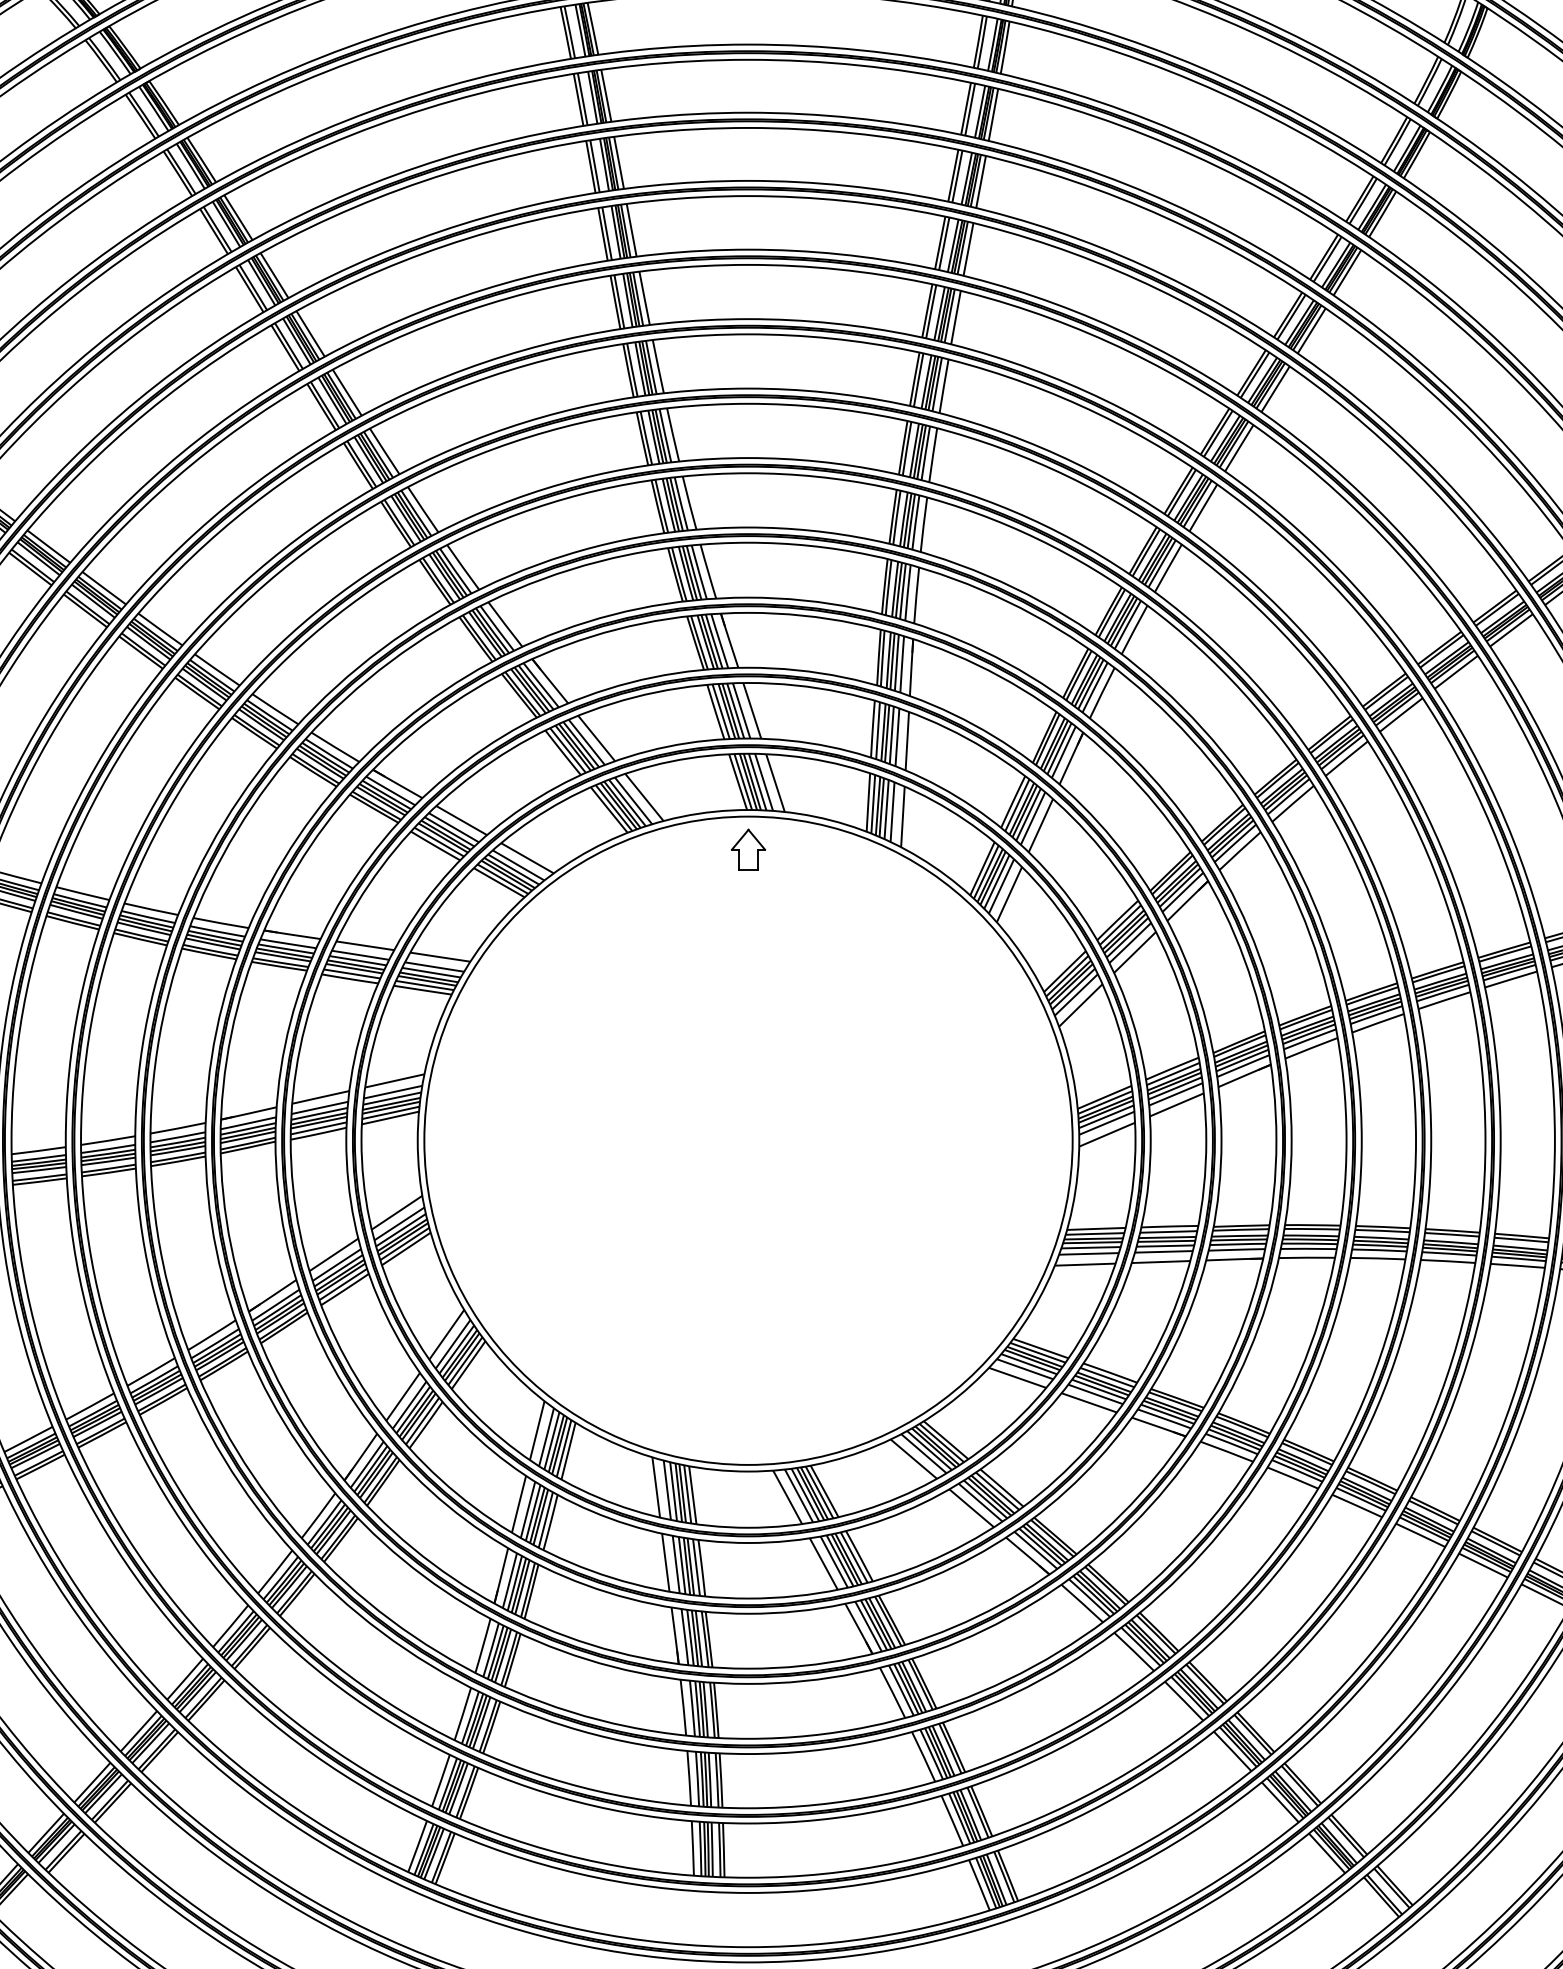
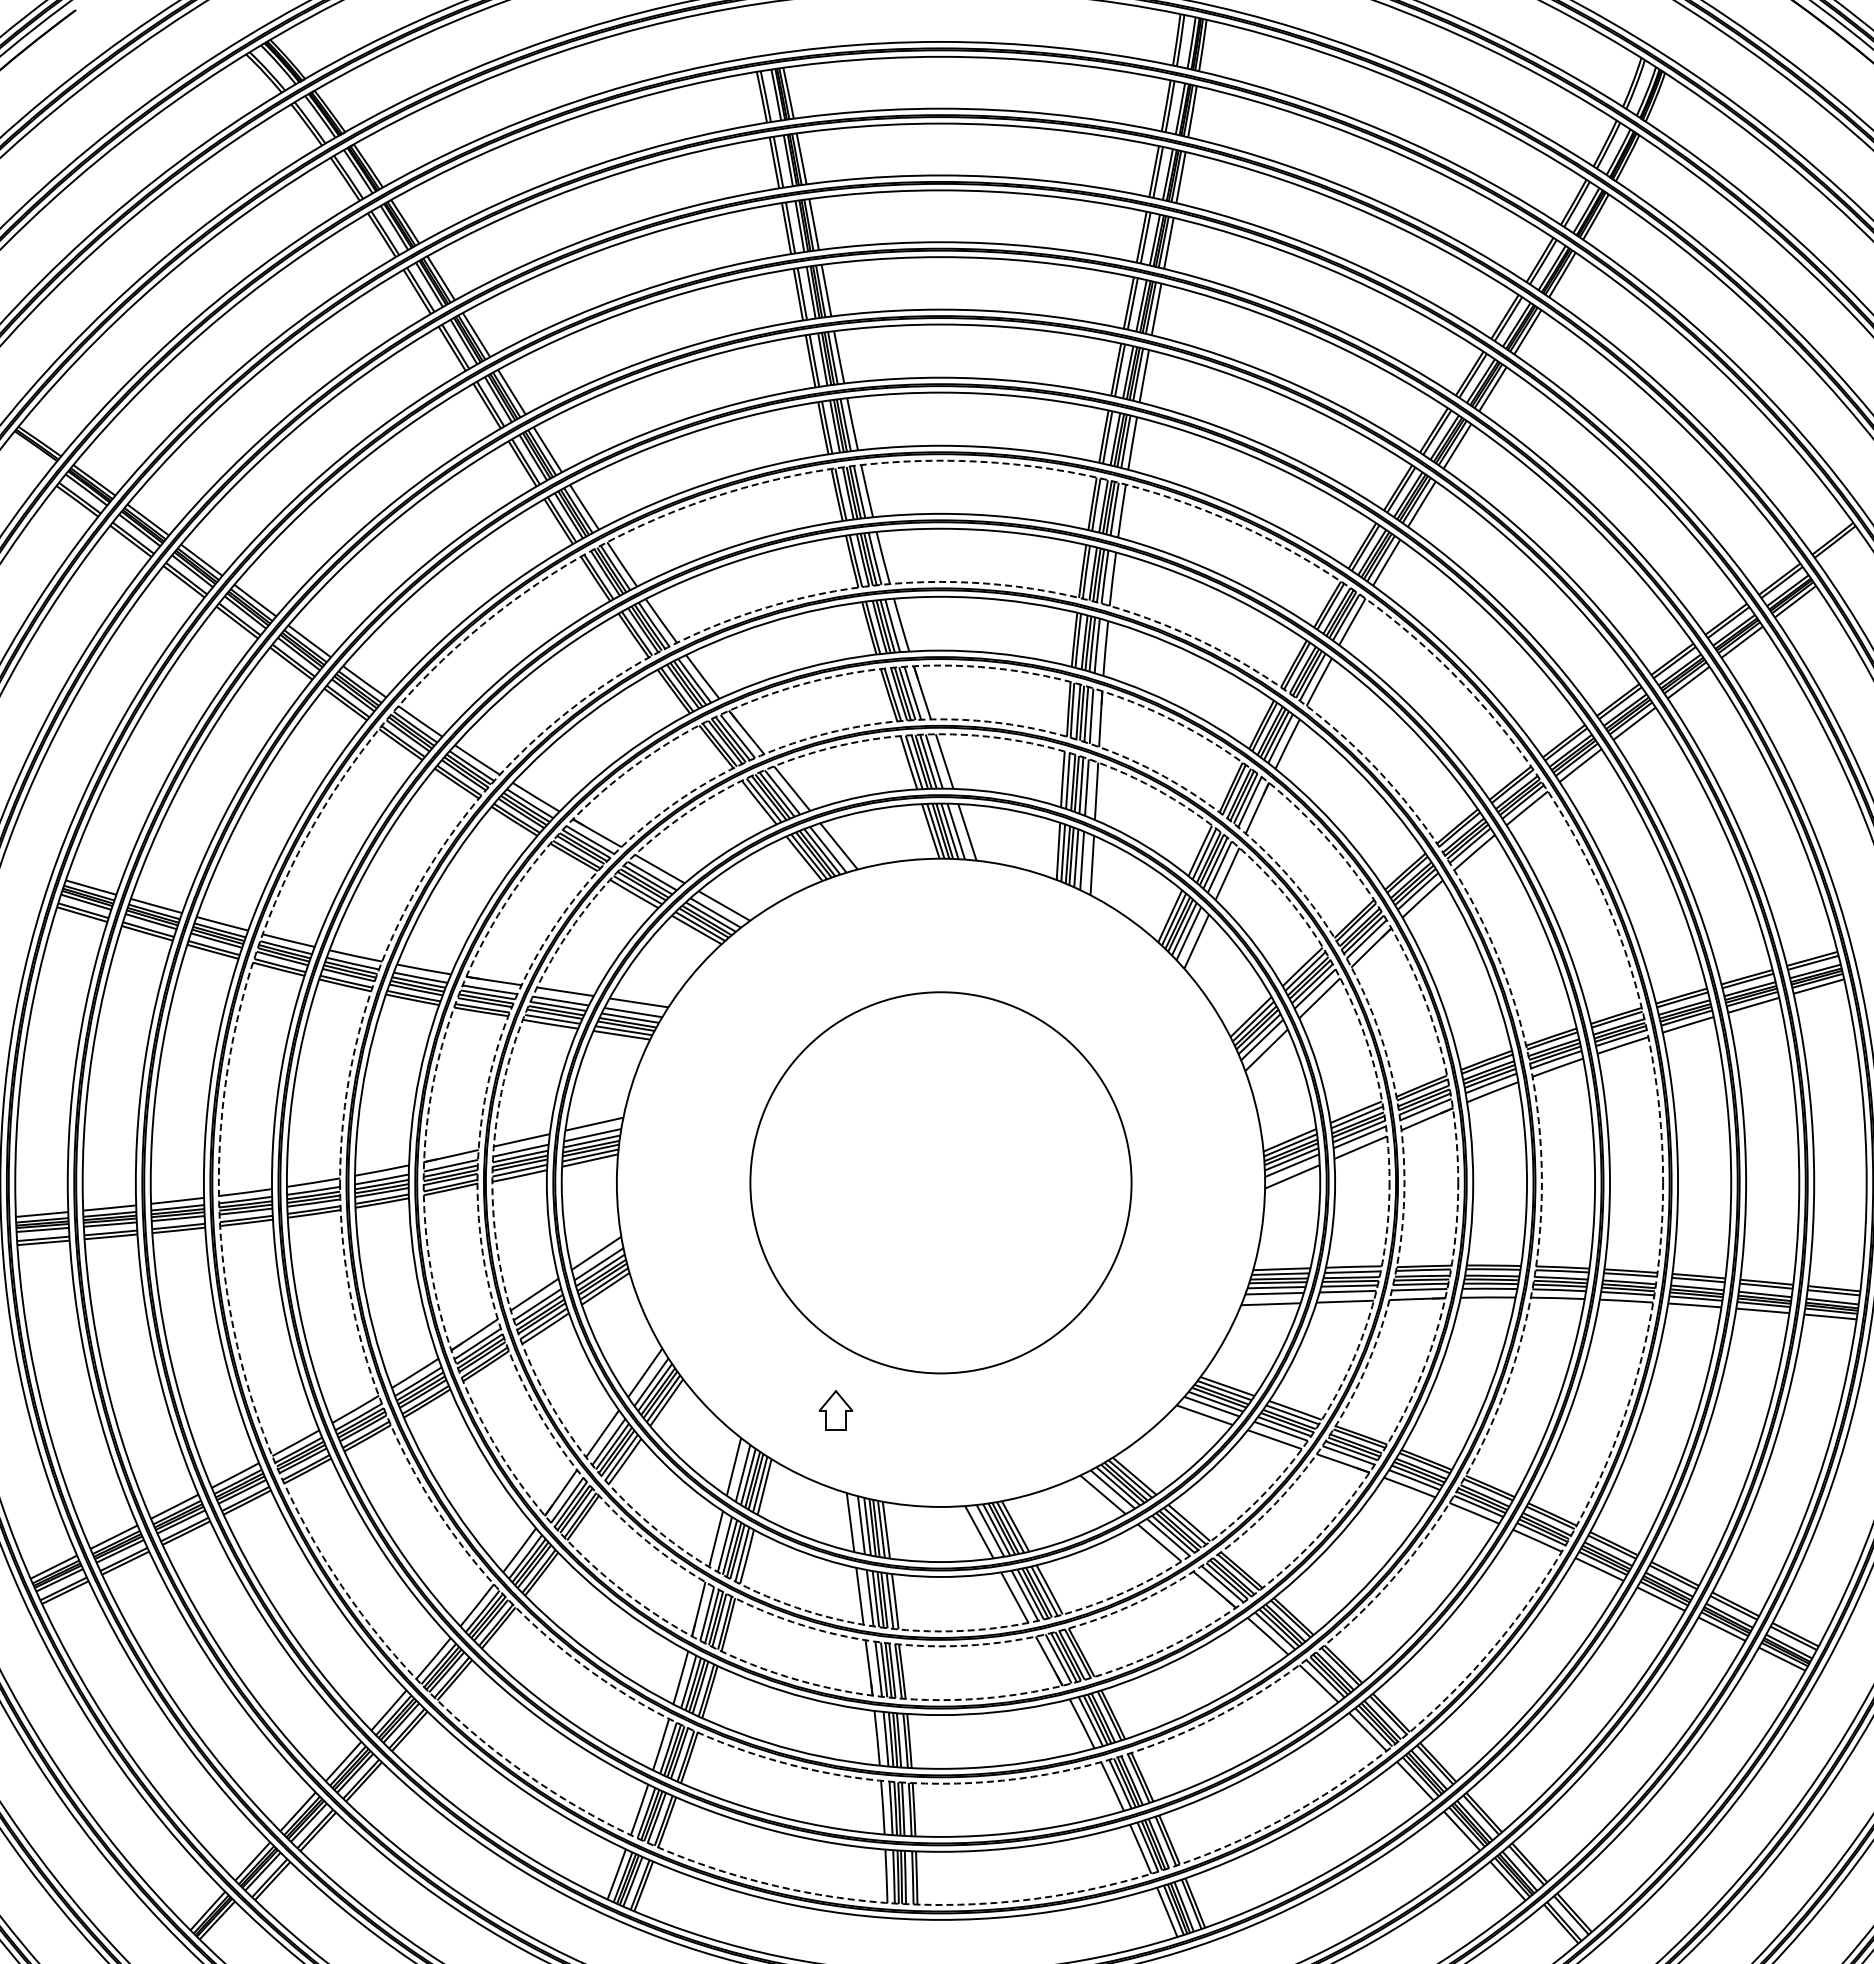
part: (748, 849) -> (835, 1410), moved
circle: (748, 1140) -> (940, 1182), size x0.6
circle: (748, 1140) -> (940, 1182), solid -> dashed
circle: (748, 1140) -> (940, 1182), solid -> dashed
circle: (748, 1140) -> (940, 1182), solid -> dashed
circle: (748, 1140) -> (940, 1182), solid -> dashed
circle: (748, 1140) -> (940, 1182), solid -> dashed

